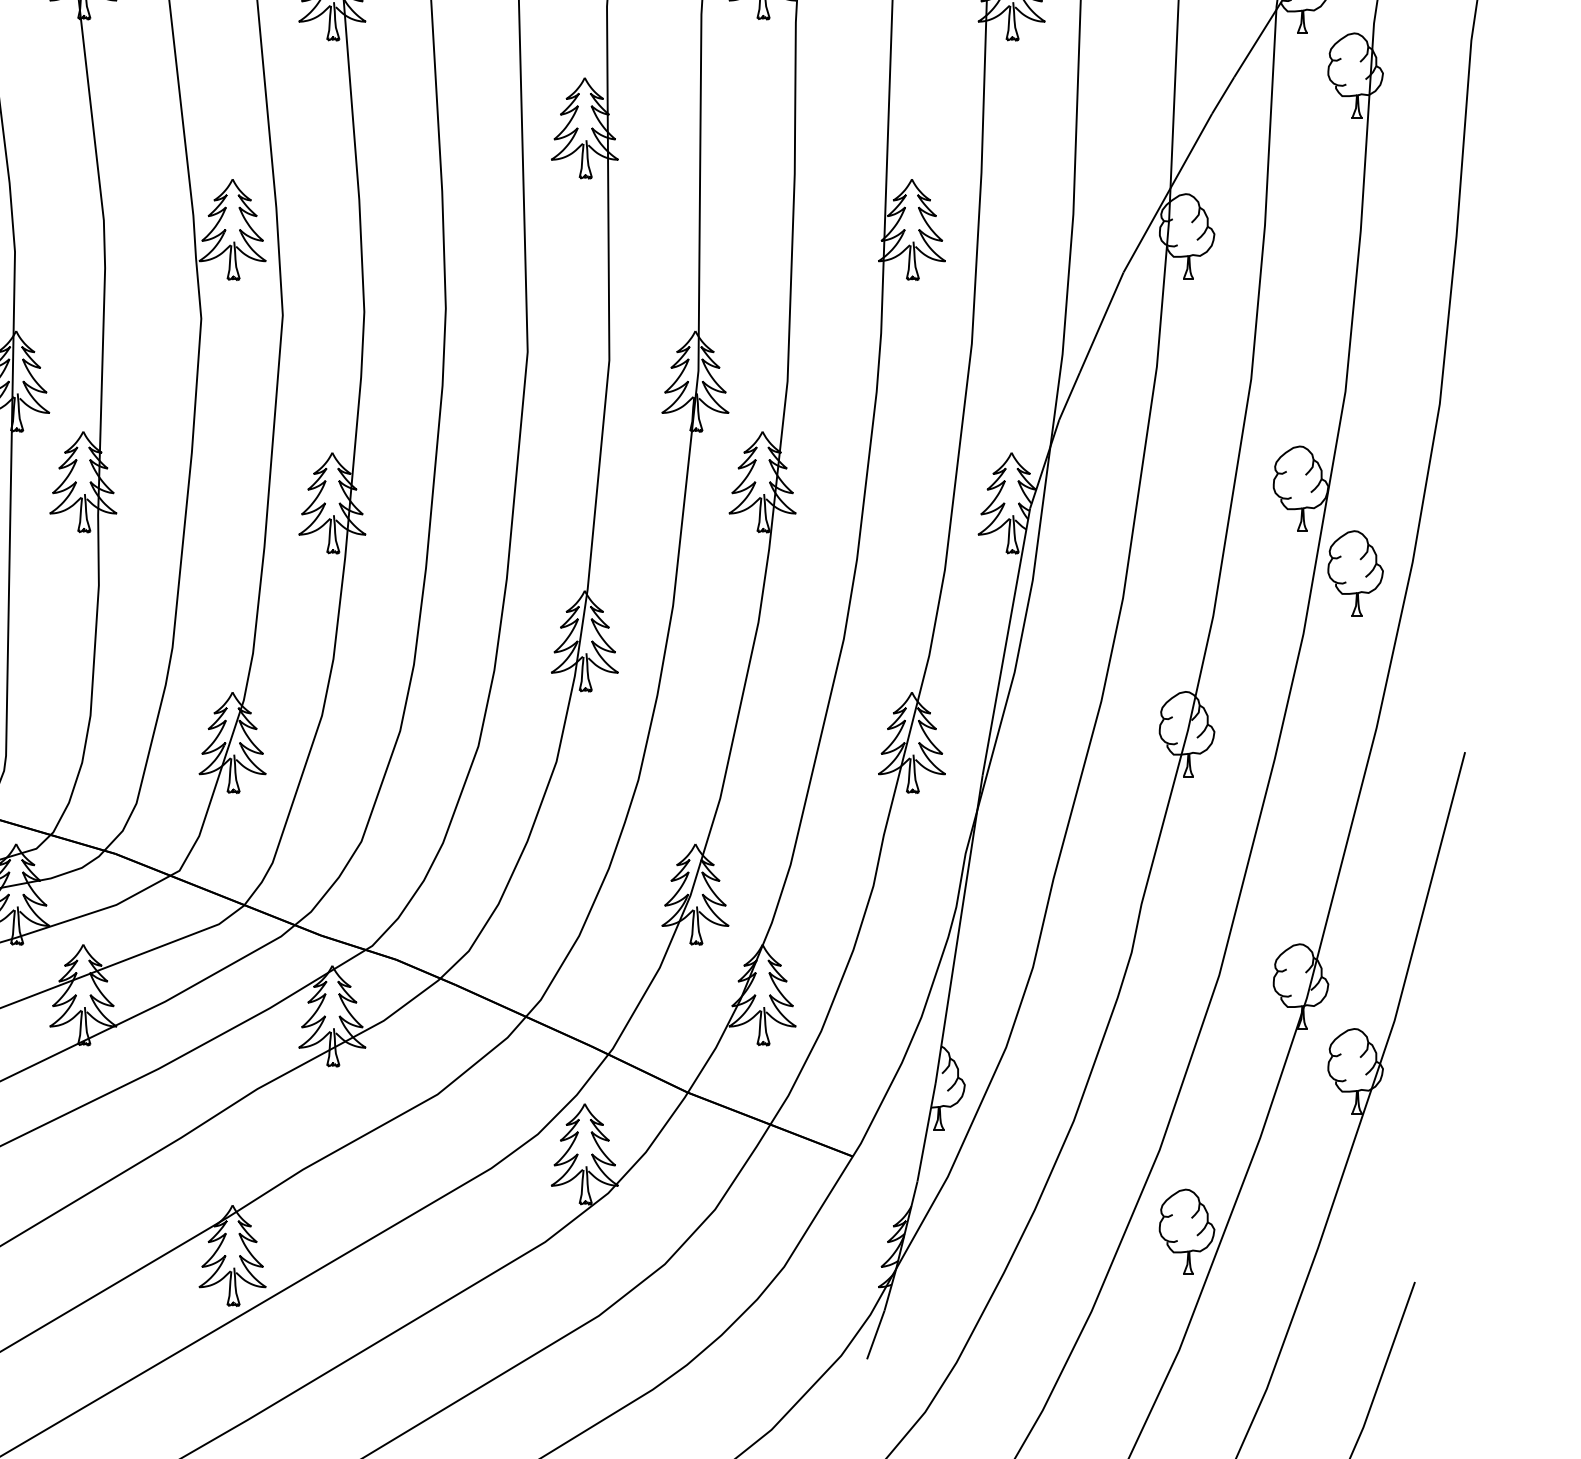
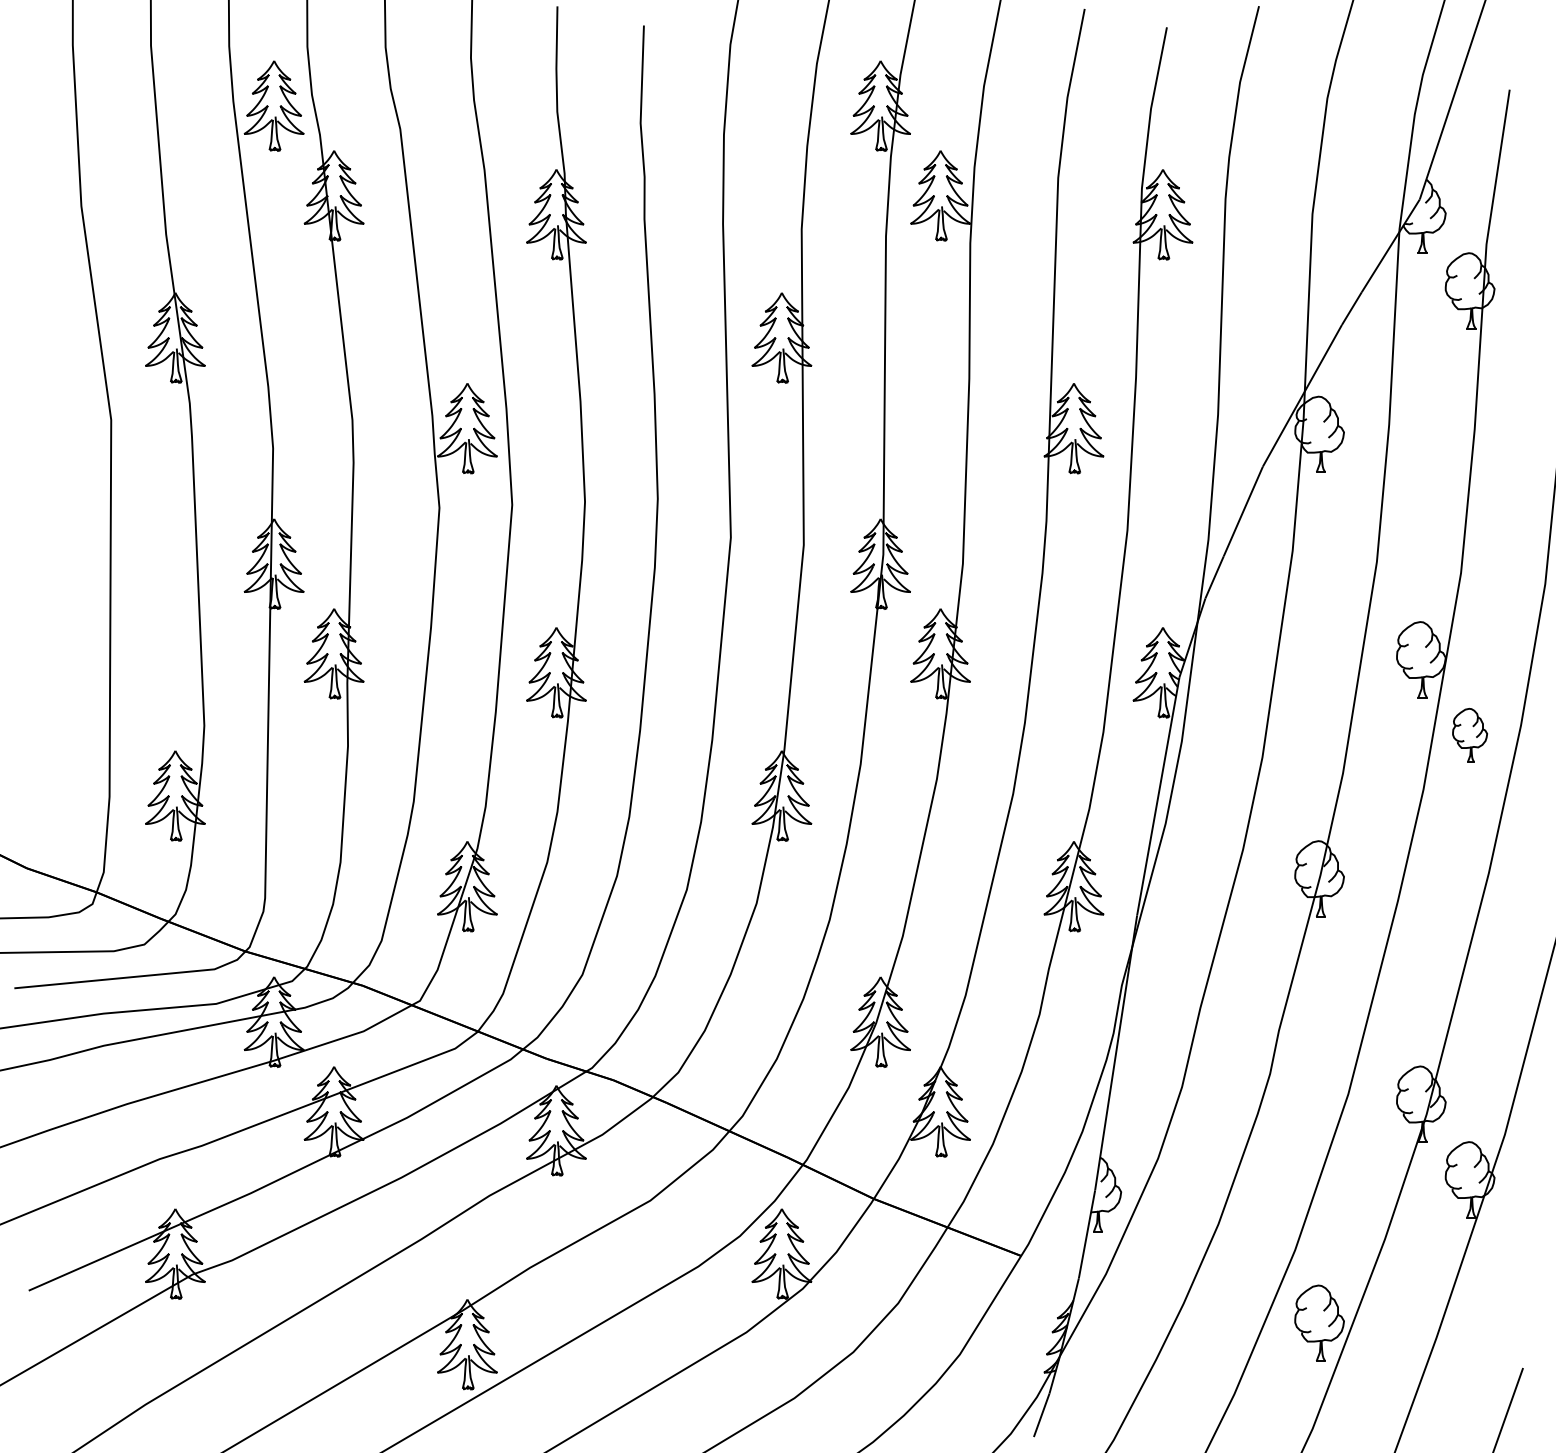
part: (1354, 572) -> (1469, 734), size x0.7

